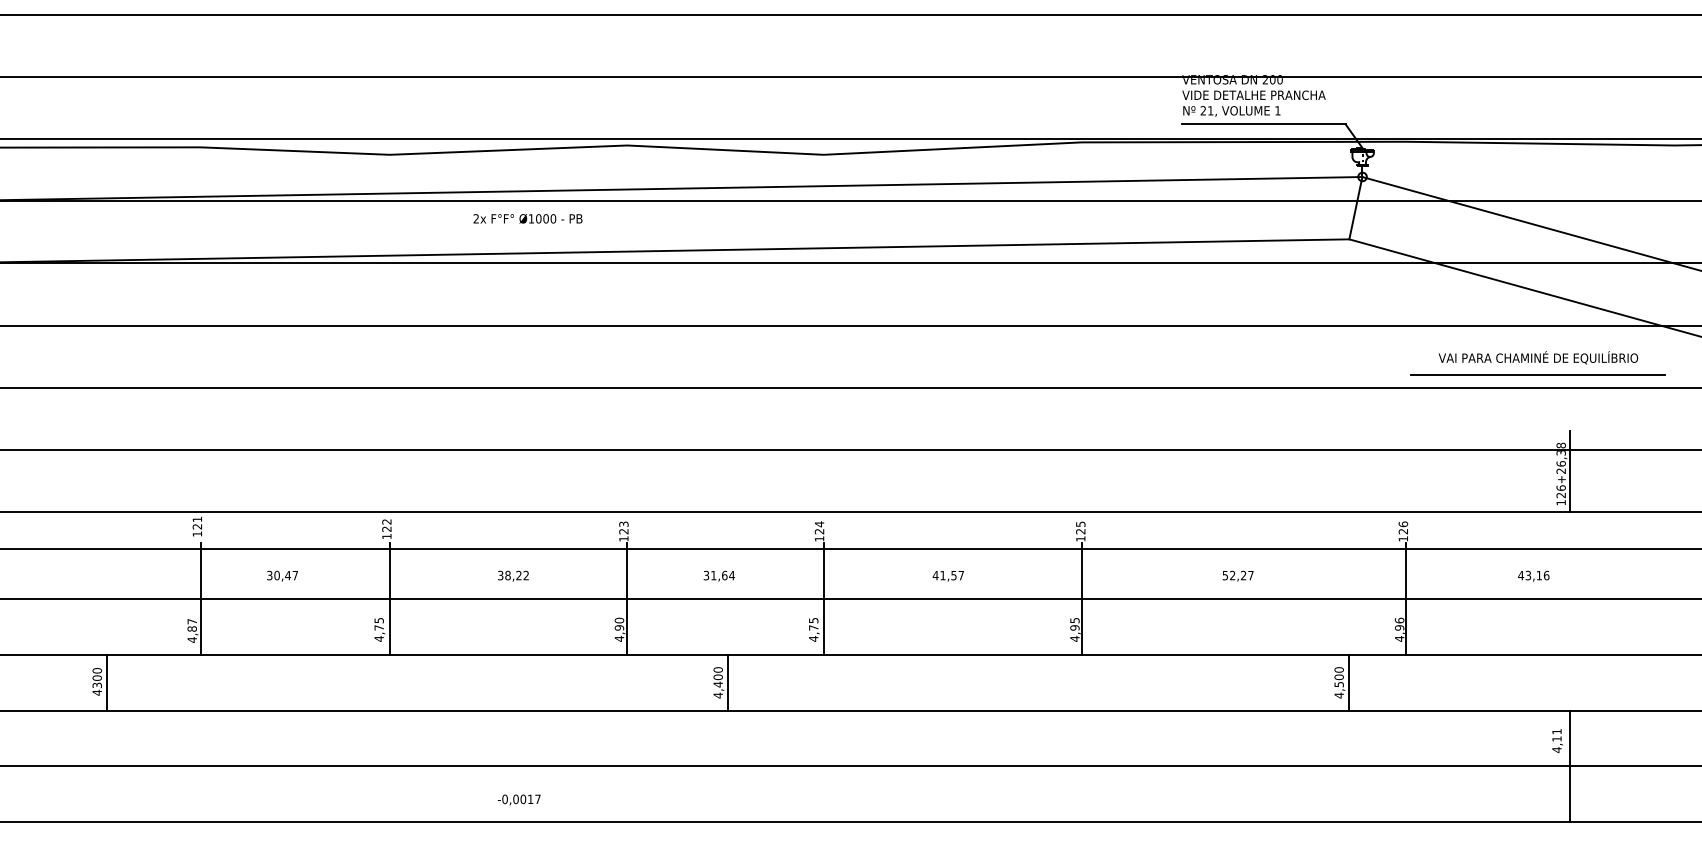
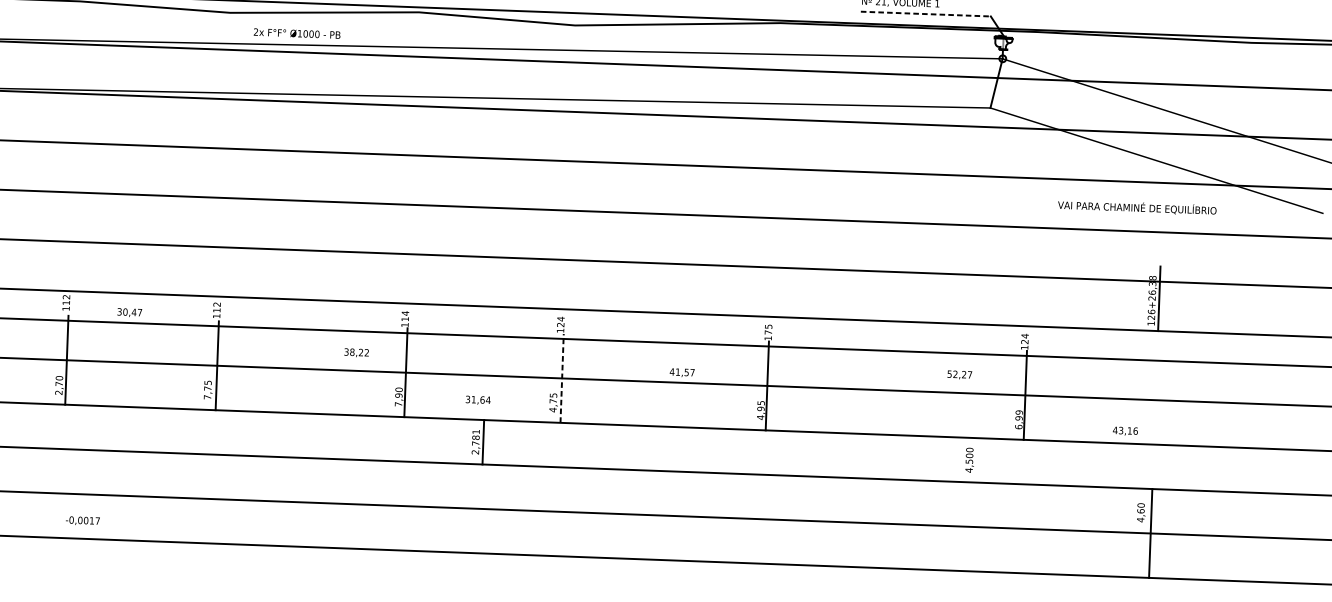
line: (1263, 124) -> (925, 14), solid -> dashed
text: (527, 218) -> (296, 33), moved
line: (1537, 374) -> (1136, 220), removed
text: (196, 523) -> (65, 300), 121 -> 112
text: (1403, 524) -> (1025, 336), 126 -> 124
text: (623, 527) -> (405, 315), 123 -> 114
text: (386, 528) -> (216, 309), 122 -> 112
text: (1080, 531) -> (768, 332), 125 -> 175
text: (282, 575) -> (129, 312), moved
text: (513, 575) -> (356, 352), moved
text: (718, 575) -> (477, 399), moved
text: (1237, 575) -> (959, 374), moved
text: (1533, 575) -> (1125, 430), moved
text: (947, 576) -> (681, 373), moved
line: (823, 598) -> (561, 378), solid -> dashed
text: (1399, 629) -> (1018, 419), 4,96 -> 6,99
text: (191, 630) -> (58, 385), 4,87 -> 2,70
text: (378, 638) -> (207, 397), 4,75 -> 7,75
text: (619, 638) -> (398, 404), 4,90 -> 7,90
text: (717, 682) -> (475, 441), 4,400 -> 2,781
line: (1348, 682) -> (976, 460), removed
text: (1556, 734) -> (1140, 507), 4,11 -> 4,60
text: (518, 799) -> (82, 520), moved

